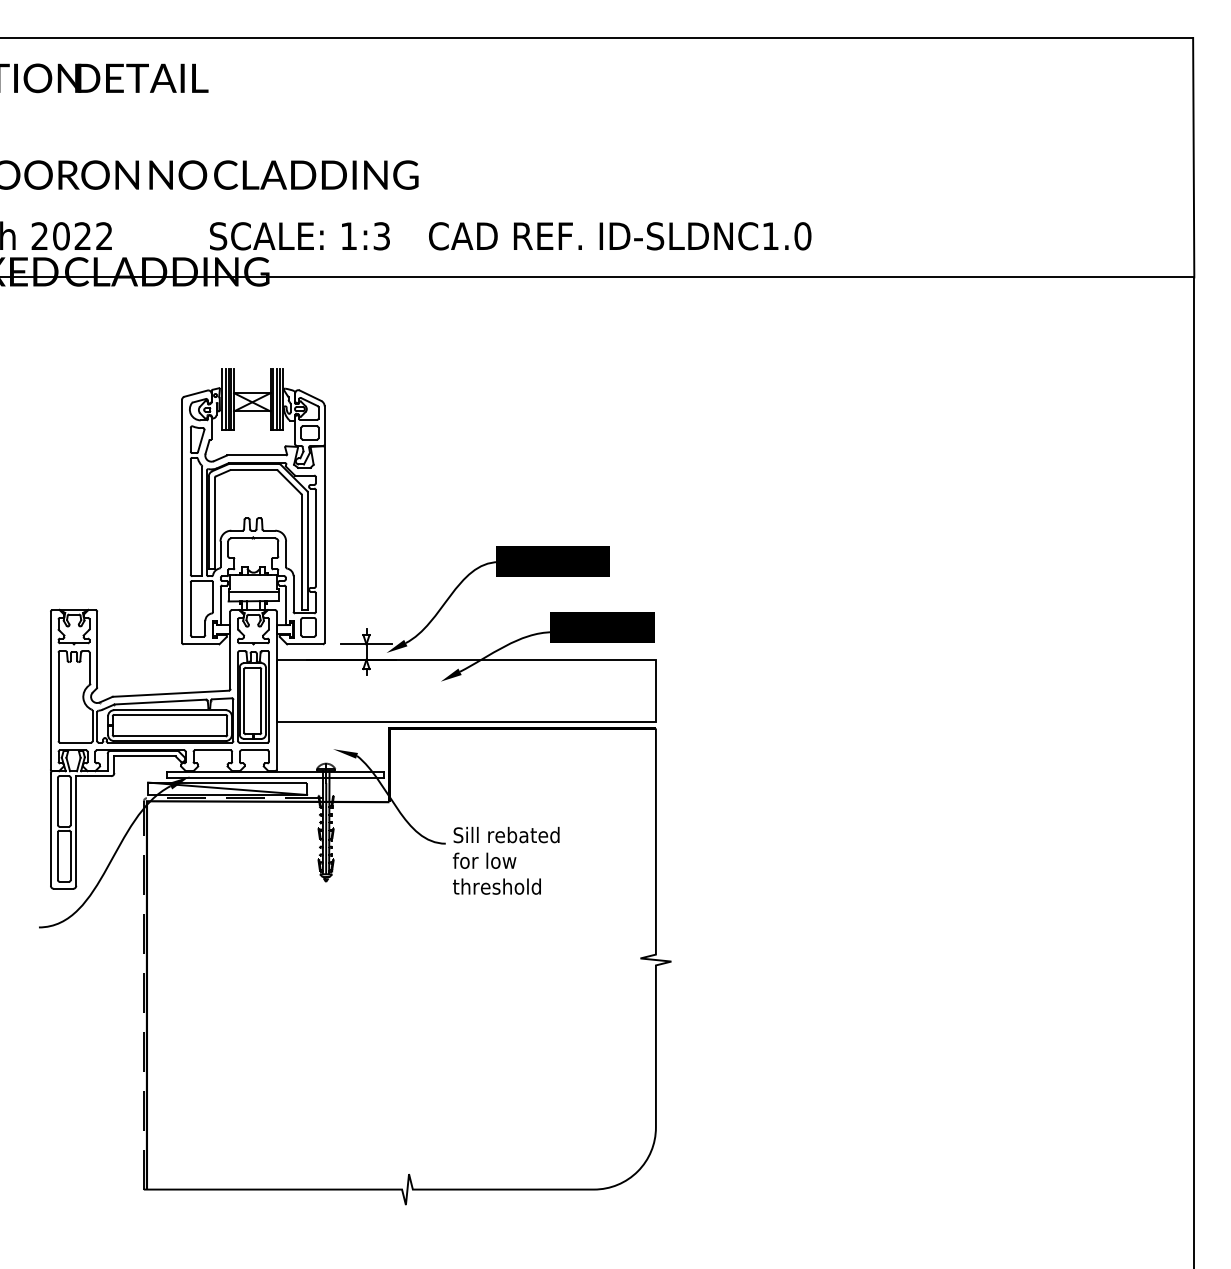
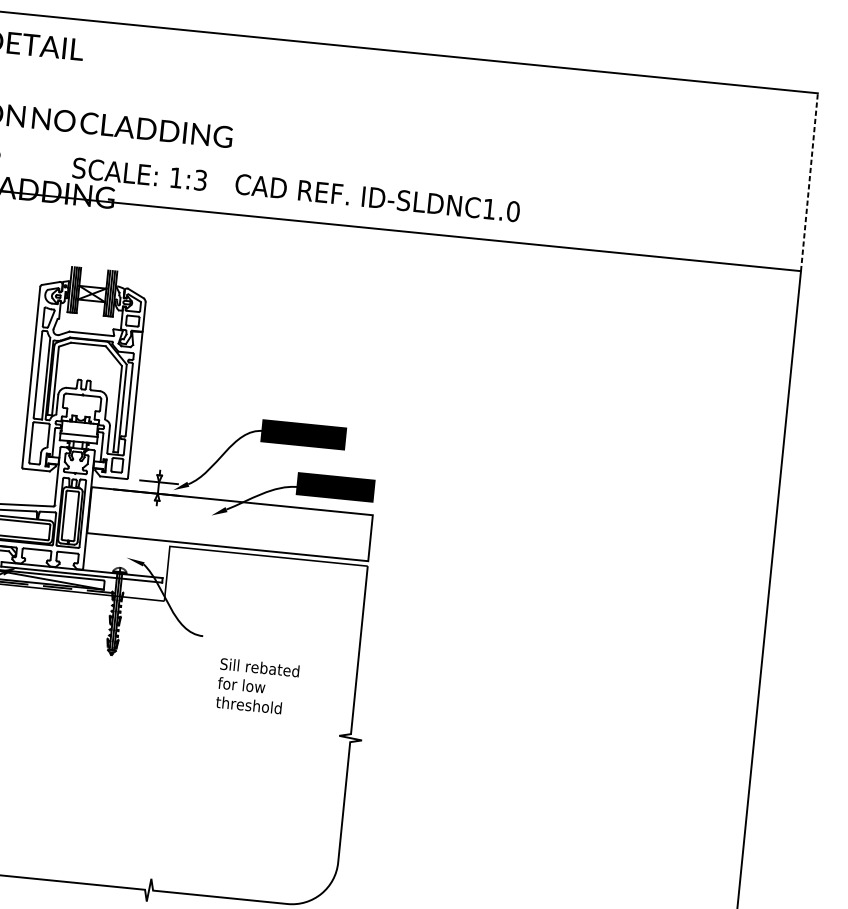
line: (1193, 157) -> (809, 182), solid -> dashed
text: (505, 860) -> (257, 686), moved

